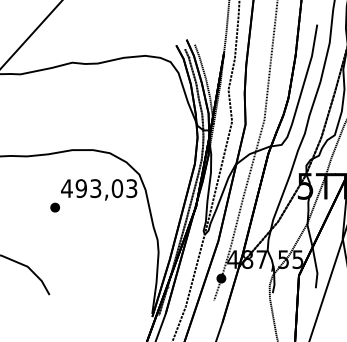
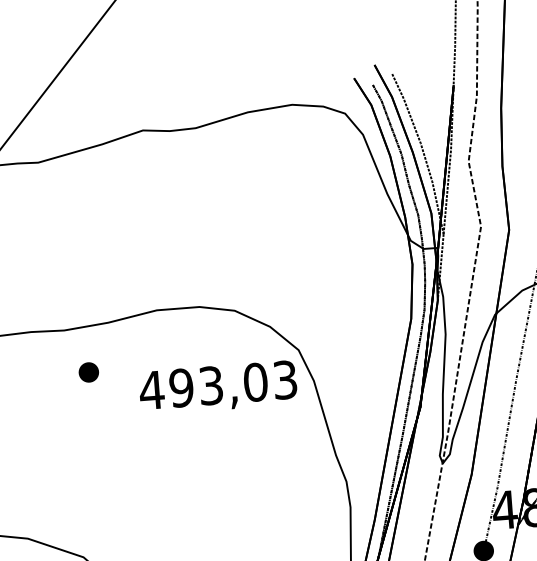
part: (54, 207) -> (87, 372), moved

